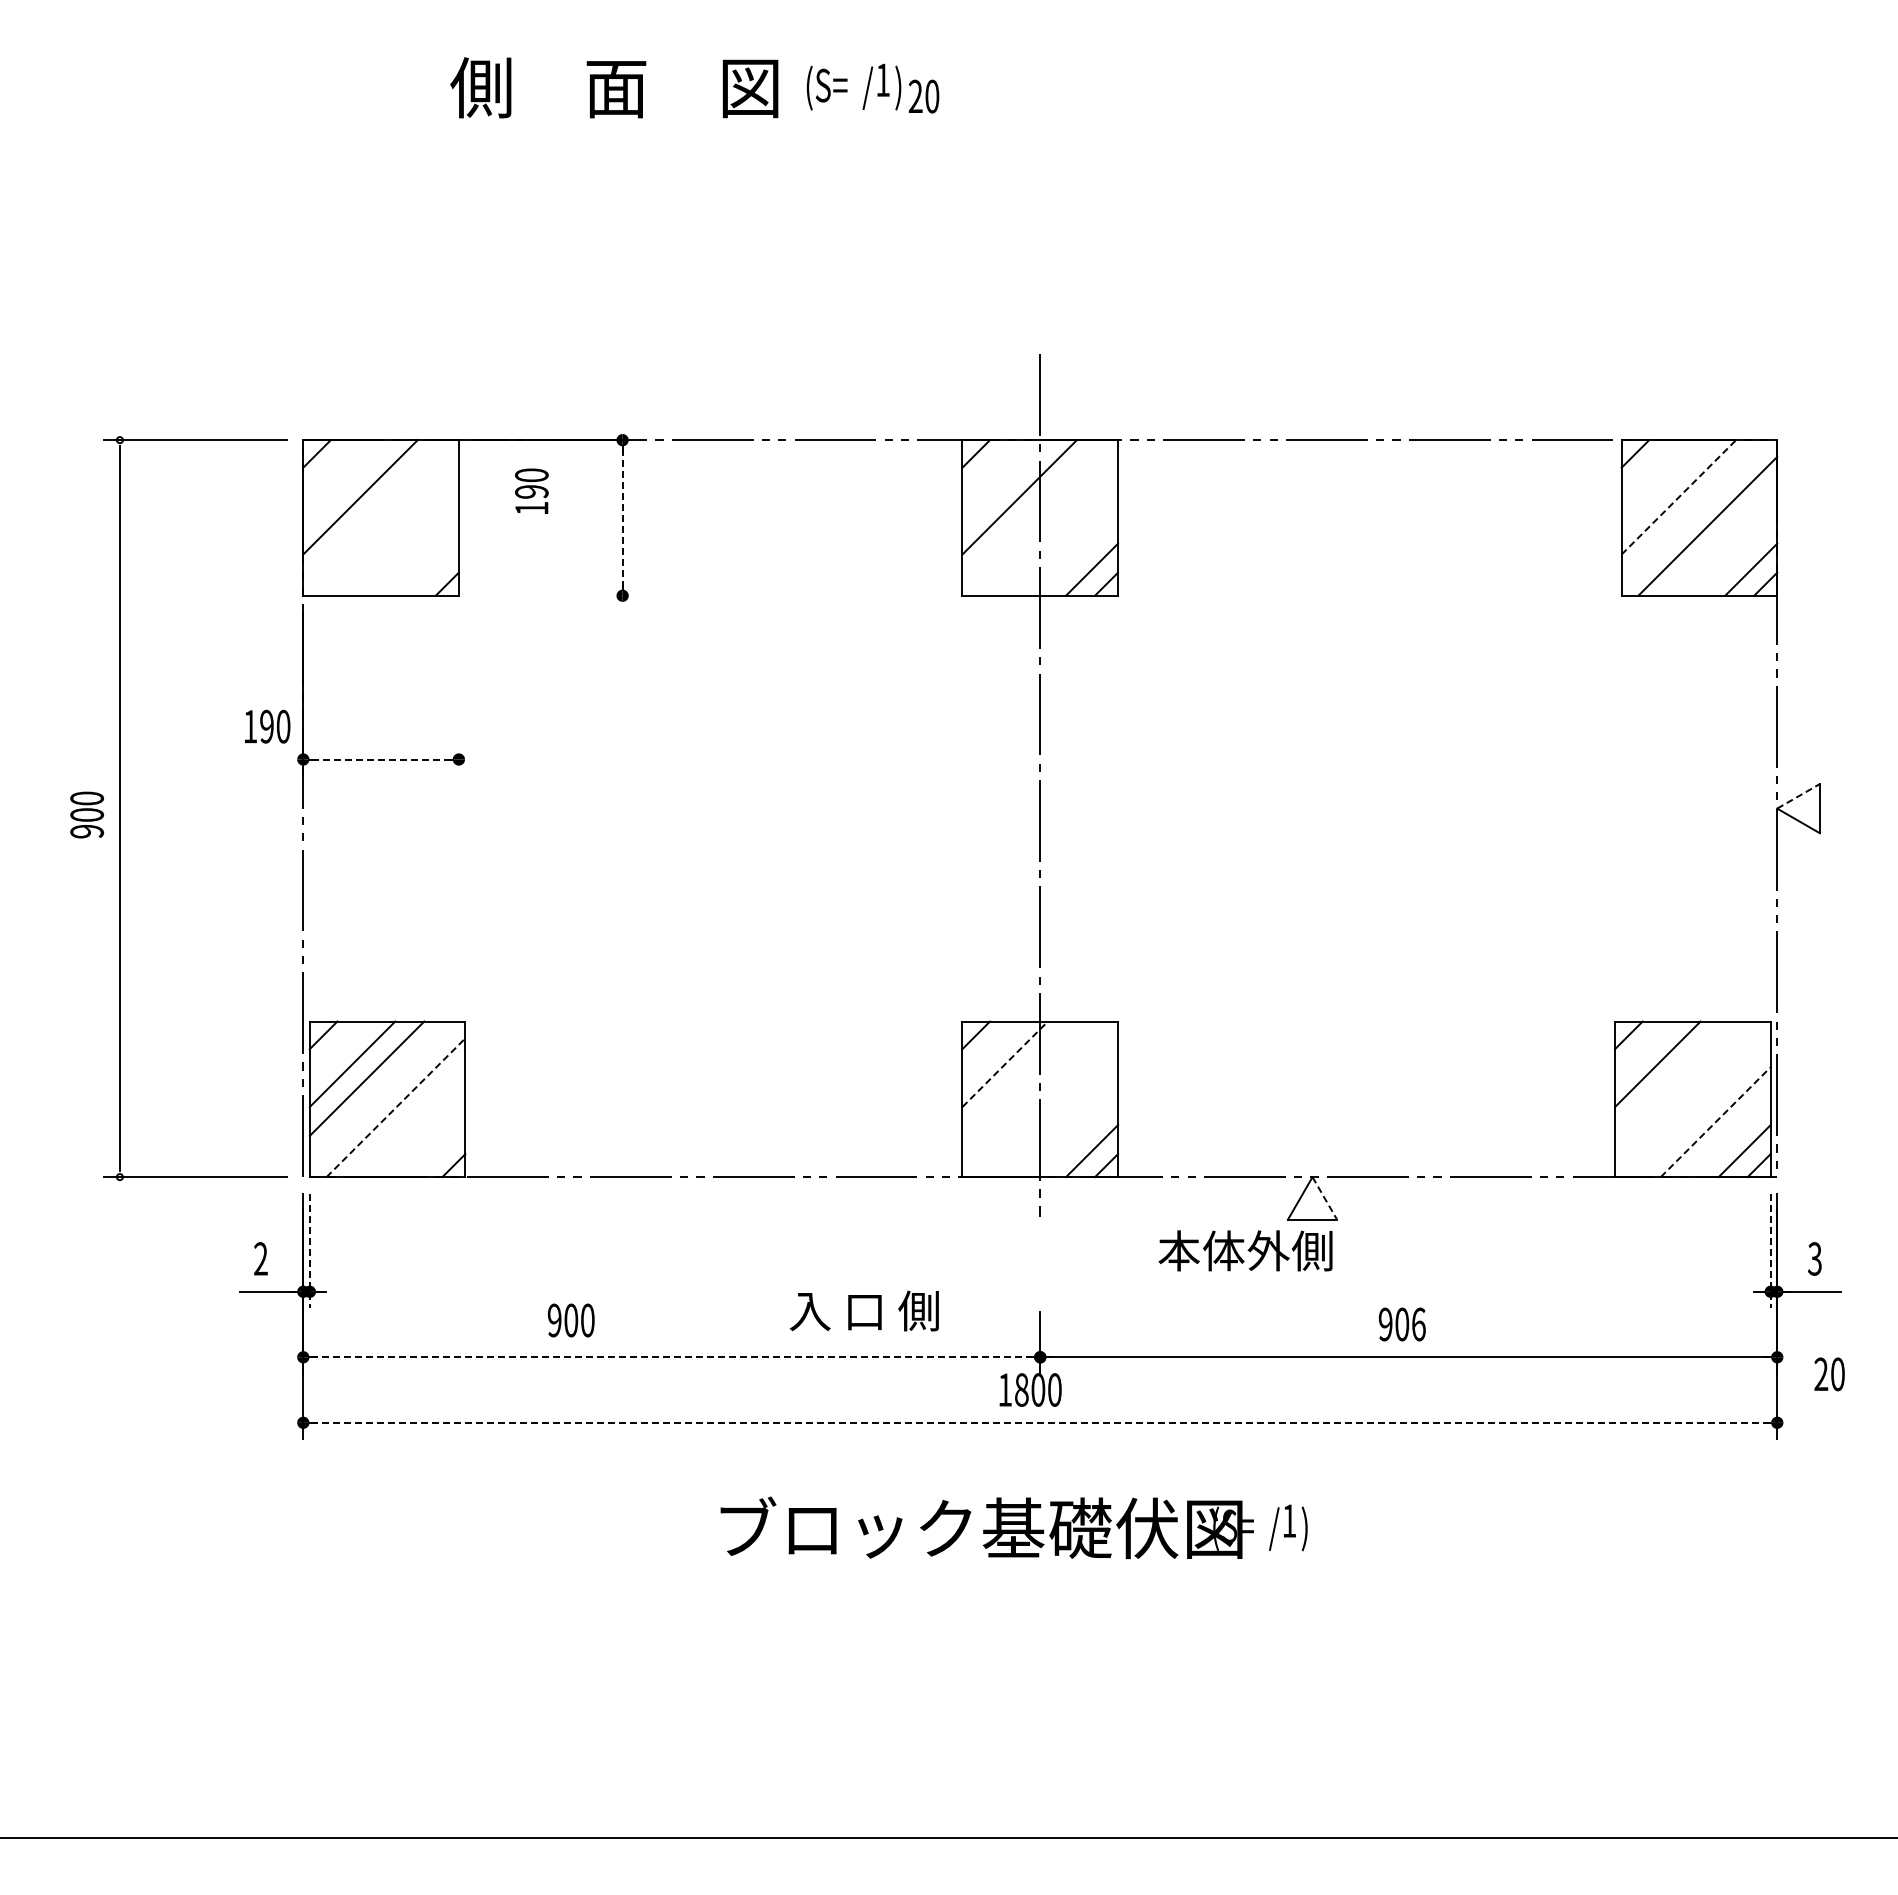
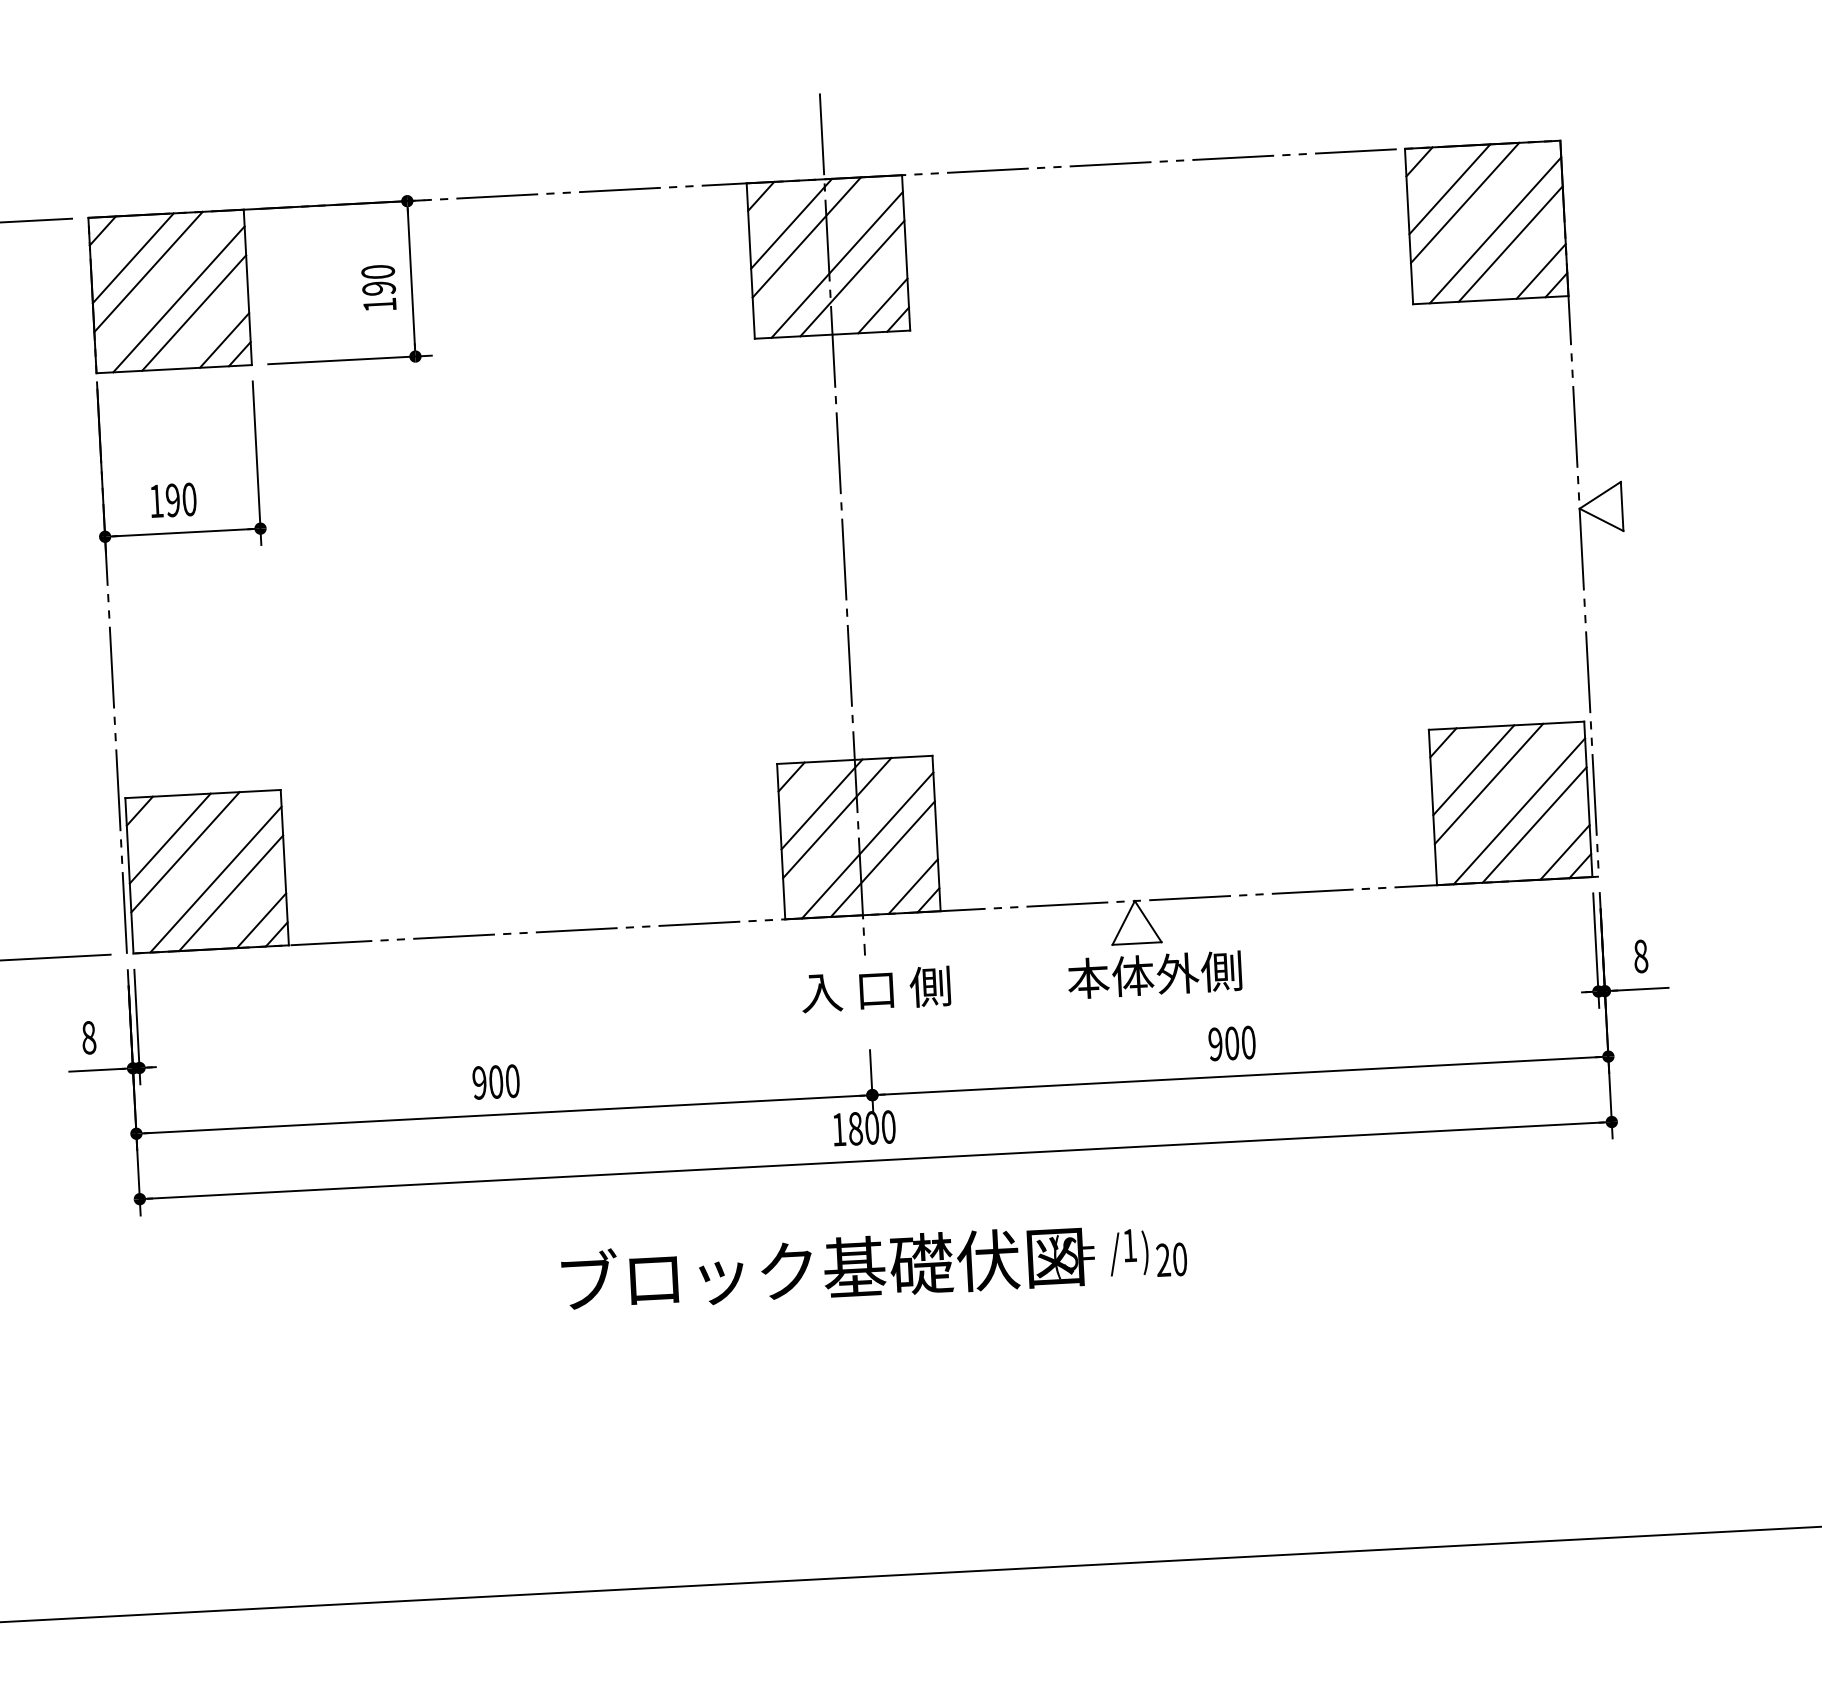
line: (345, 482) -> (132, 257), added
line: (1004, 482) -> (790, 223), added
line: (1664, 482) -> (1449, 188), added
text: (531, 490) -> (378, 287), moved
line: (1678, 497) -> (1464, 203), dashed -> solid
line: (622, 517) -> (411, 278), dashed -> solid
line: (389, 525) -> (178, 298), added
line: (1048, 525) -> (837, 264), added
line: (403, 540) -> (193, 312), added
line: (1063, 540) -> (852, 278), added
line: (1722, 540) -> (1510, 243), added
line: (432, 569) -> (224, 340), added
line: (557, 595) -> (350, 359), added
line: (458, 693) -> (256, 462), added
text: (267, 726) -> (173, 500), moved
line: (381, 759) -> (183, 532), dashed -> solid
line: (1798, 796) -> (1600, 495), dashed -> solid
line: (1005, 1063) -> (822, 803), dashed -> solid
line: (1019, 1078) -> (837, 817), added
line: (1672, 1078) -> (1489, 783), added
line: (396, 1107) -> (216, 879), dashed -> solid
line: (1048, 1107) -> (867, 845), added
line: (1700, 1107) -> (1518, 811), added
line: (410, 1122) -> (231, 893), added
line: (1063, 1122) -> (883, 859), added
line: (1715, 1122) -> (1534, 825), dashed -> solid
line: (439, 1151) -> (261, 921), added
line: (1324, 1198) -> (1147, 921), dashed -> solid
text: (1245, 1250) -> (1154, 974), moved
line: (309, 1251) -> (137, 1027), dashed -> solid
line: (1770, 1251) -> (1596, 951), dashed -> solid
text: (260, 1258) -> (88, 1037), 2 -> 8
text: (1814, 1258) -> (1640, 956), 3 -> 8
text: (863, 1310) -> (875, 989), moved
text: (571, 1320) -> (496, 1082), moved
text: (1418, 1324) -> (1248, 1042), 906 -> 900
line: (672, 1357) -> (505, 1114), dashed -> solid
text: (1829, 1374) -> (1171, 1259), moved
line: (1040, 1422) -> (876, 1160), dashed -> solid

